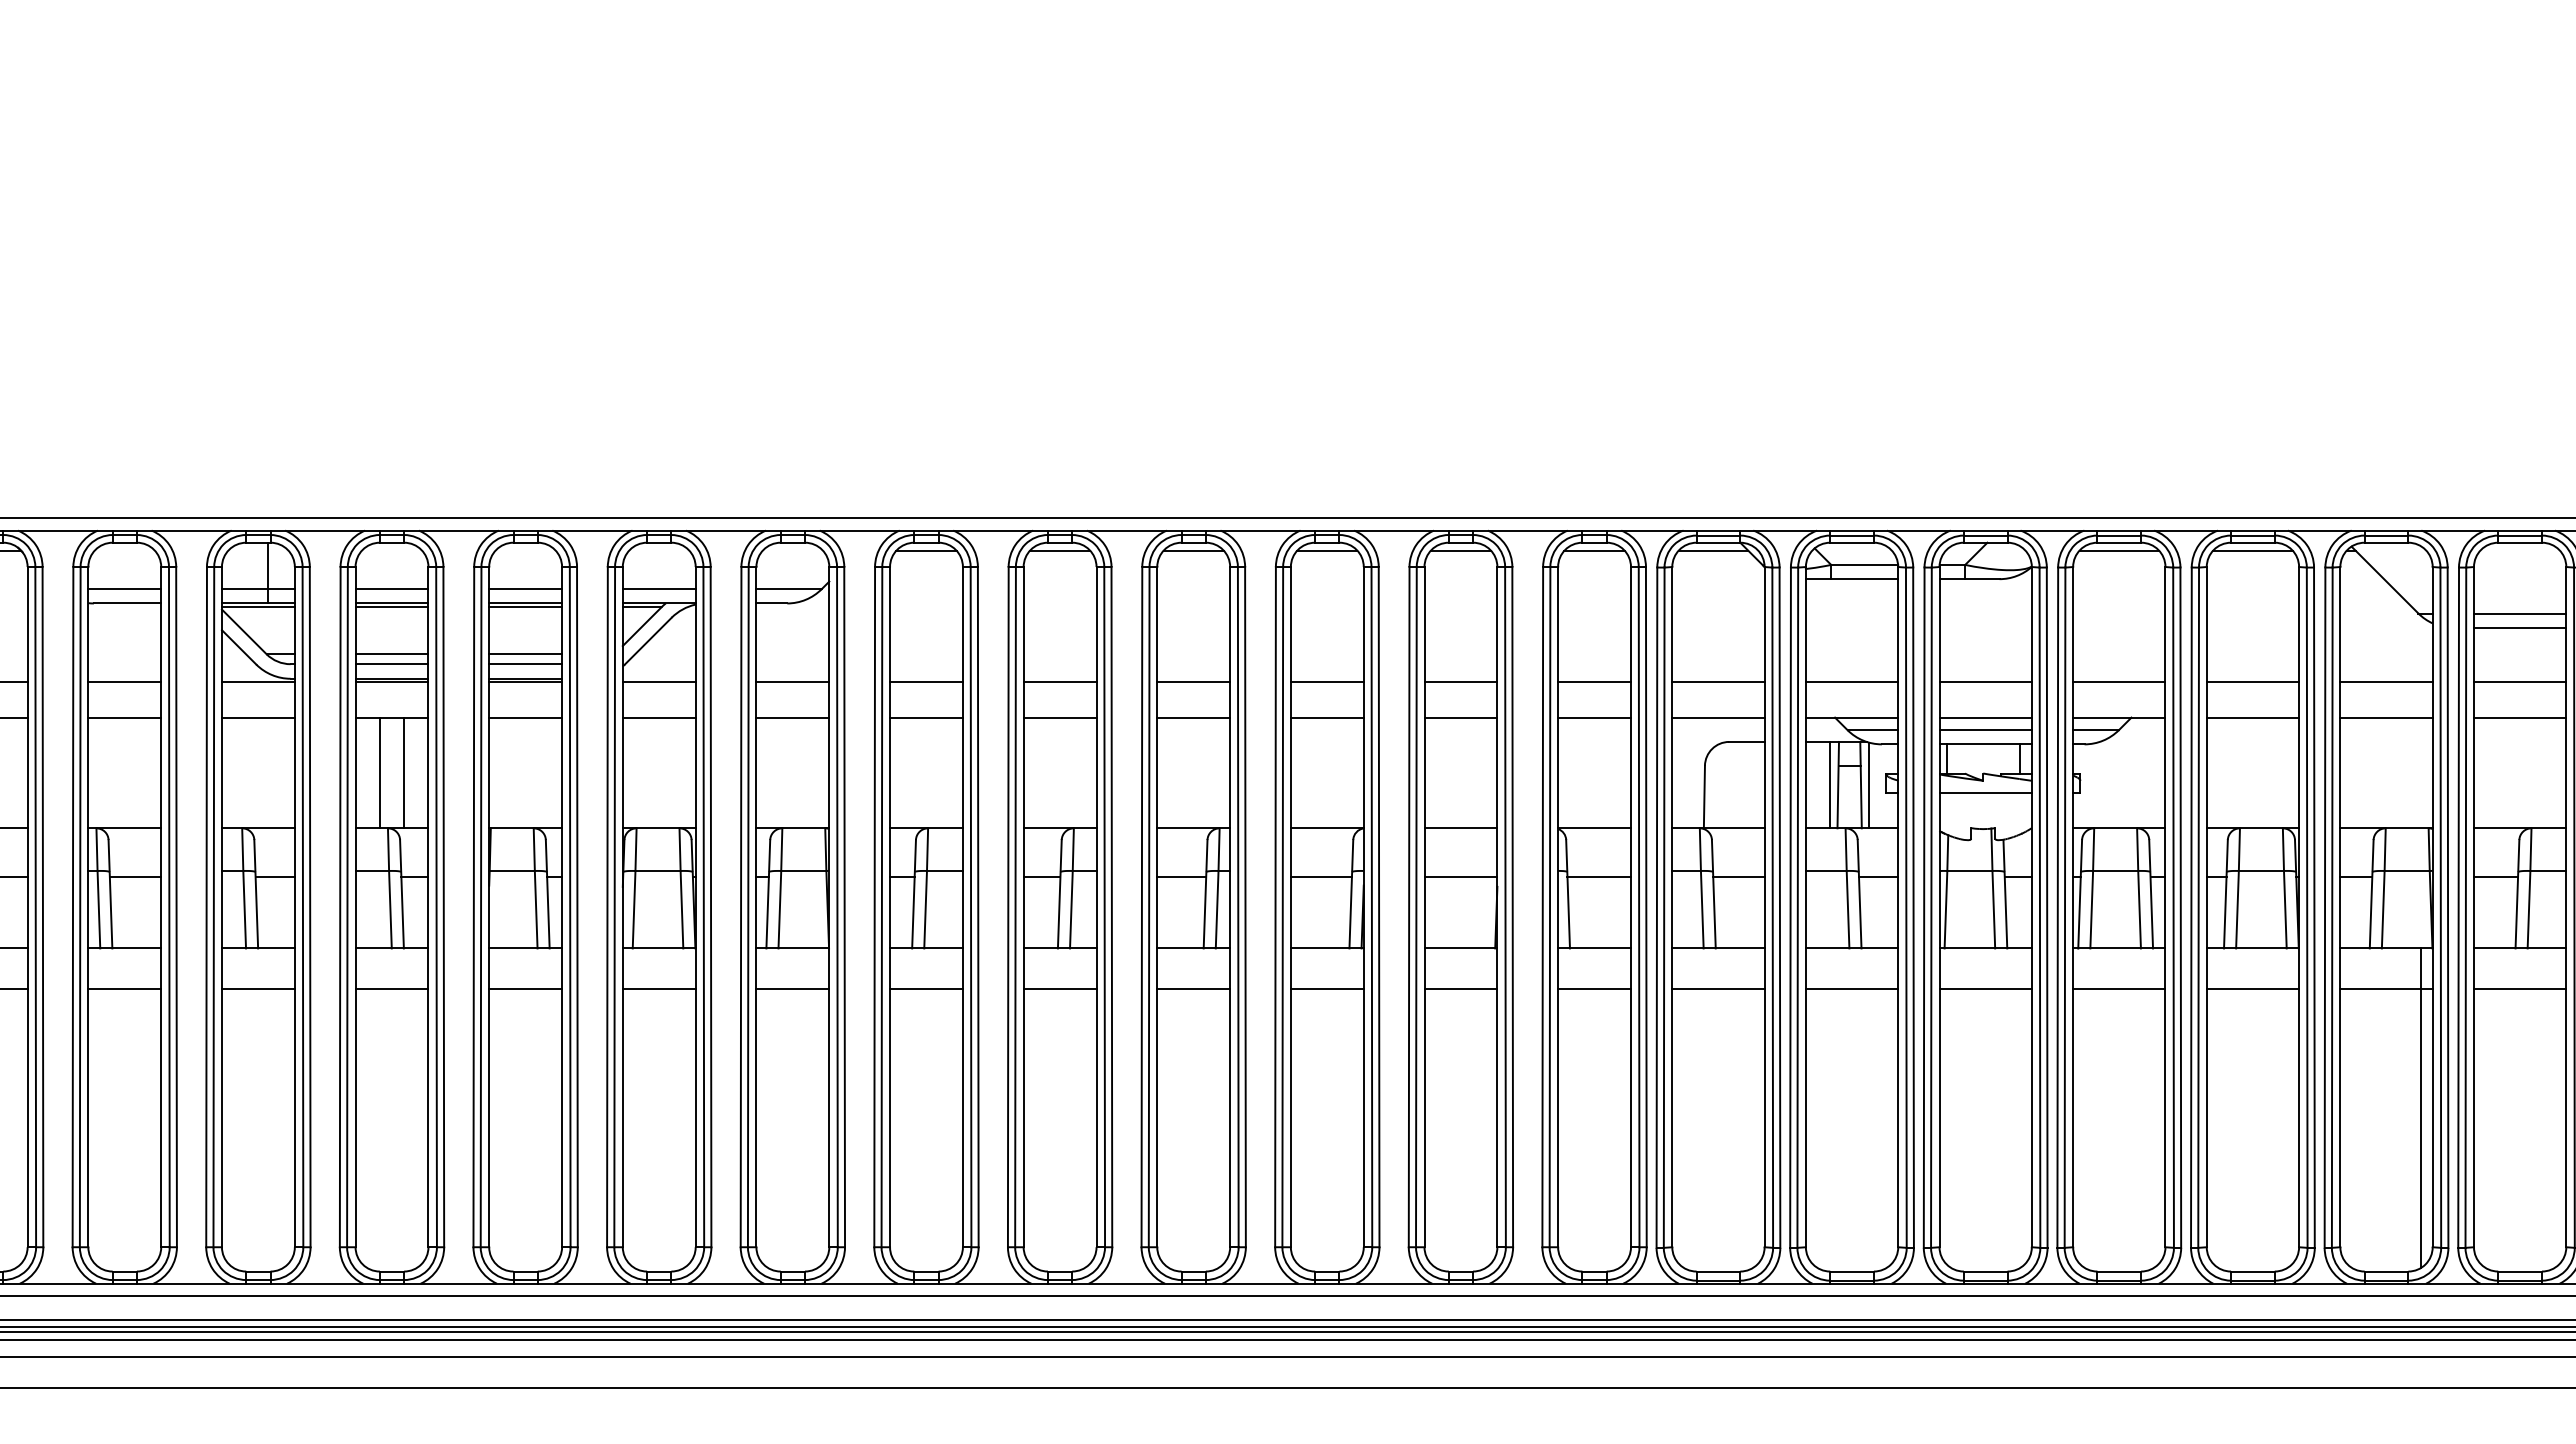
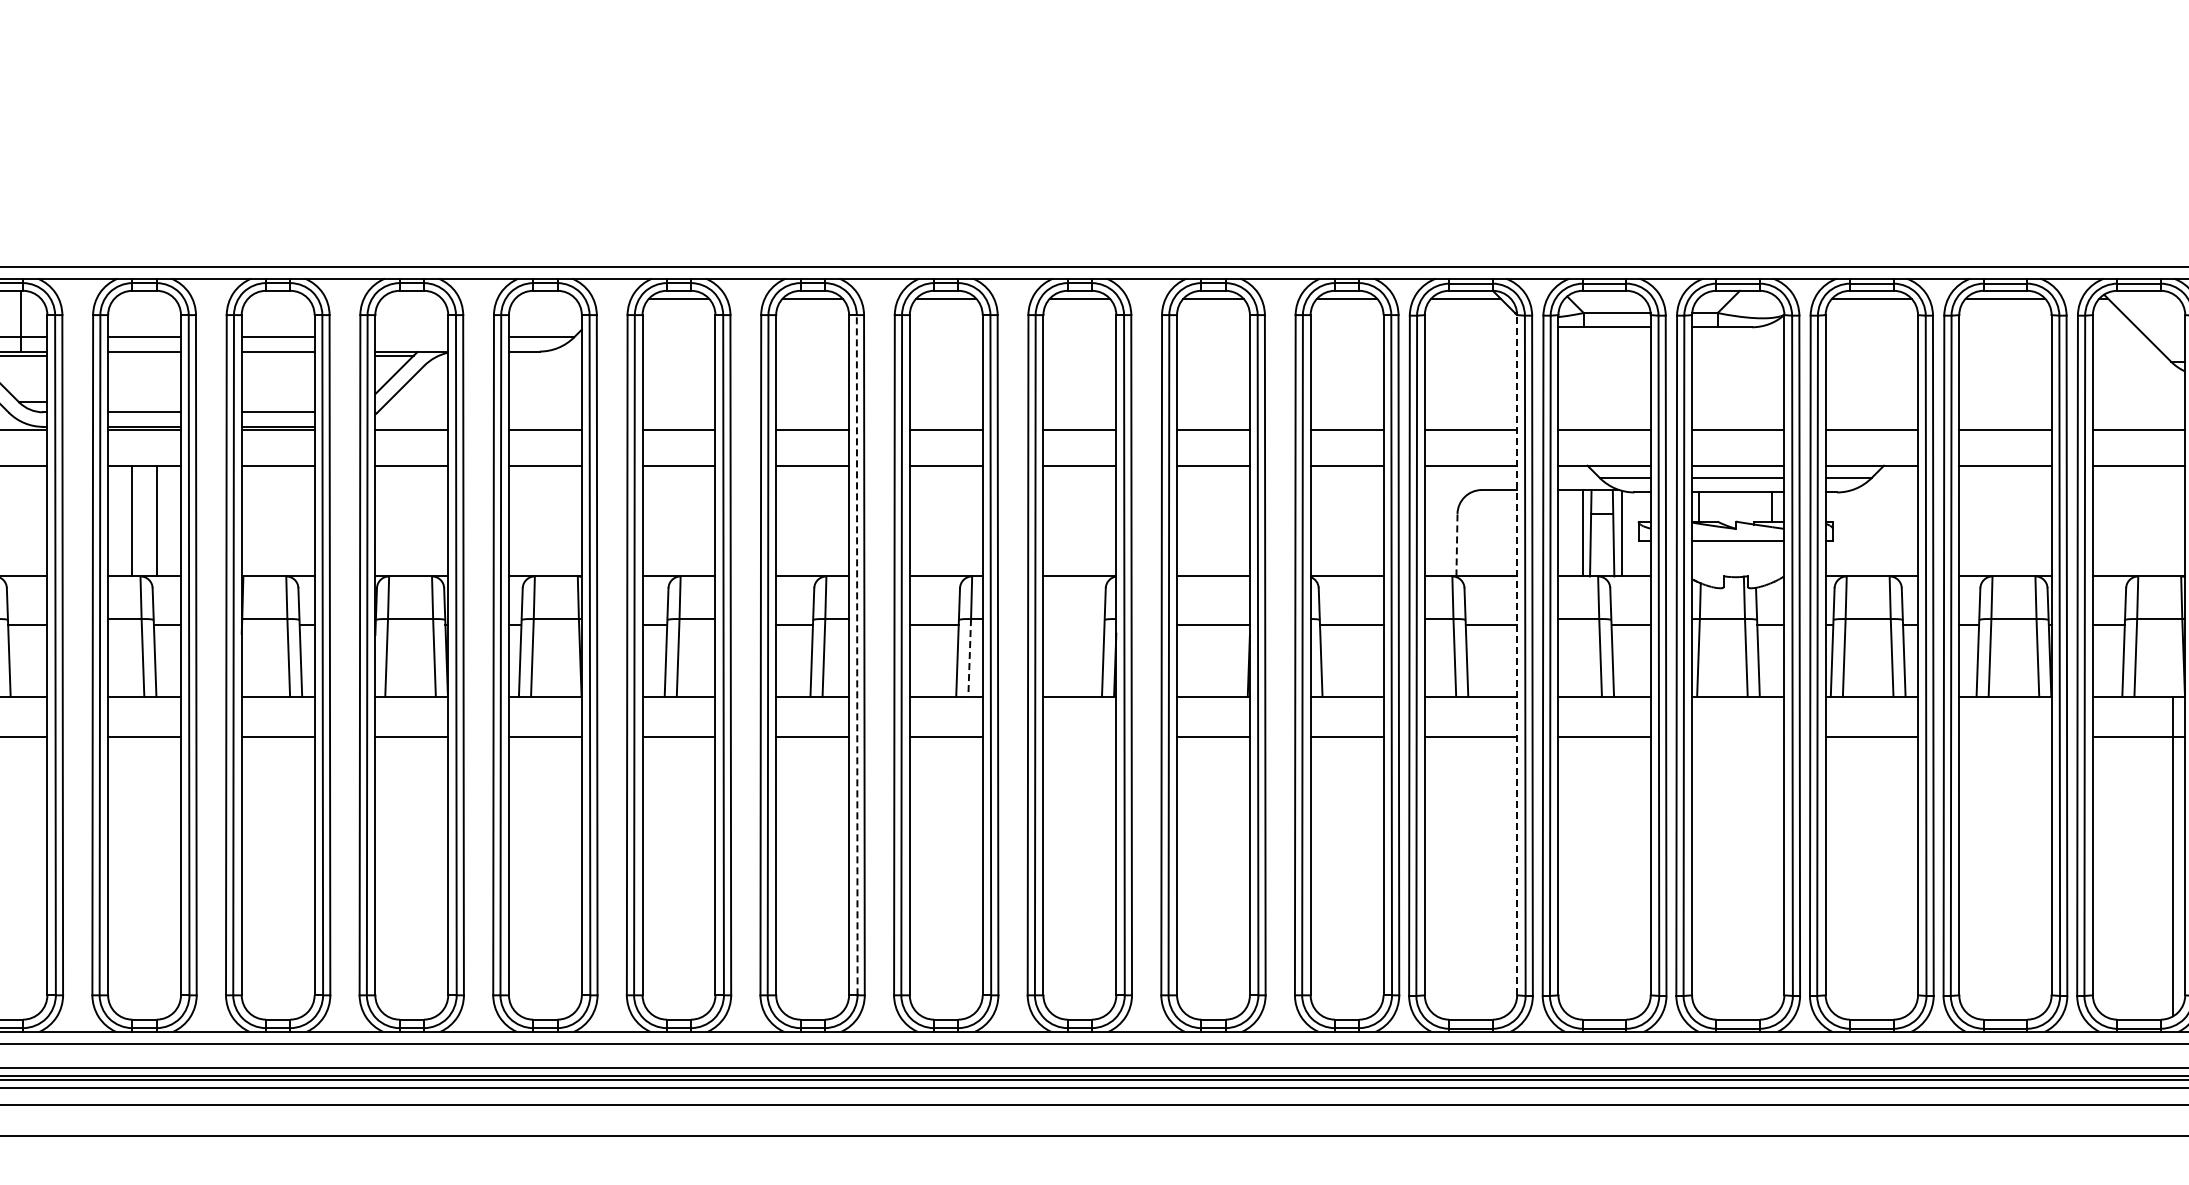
line: (658, 589) -> (411, 337), removed
line: (391, 607) -> (144, 355), removed
line: (525, 607) -> (278, 355), removed
line: (391, 654) -> (144, 402), removed
line: (525, 654) -> (278, 402), removed
line: (1704, 796) -> (1457, 544), solid -> dashed
line: (1320, 876) -> (1073, 624), removed
line: (1104, 906) -> (857, 654), solid -> dashed
line: (1764, 906) -> (1517, 654), solid -> dashed
line: (1217, 909) -> (970, 657), solid -> dashed
line: (1326, 988) -> (1079, 736), removed
line: (1985, 988) -> (1738, 736), removed
line: (2252, 988) -> (2005, 736), removed

